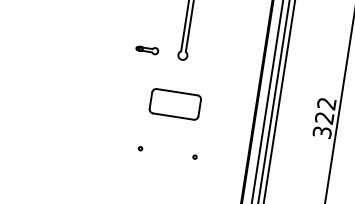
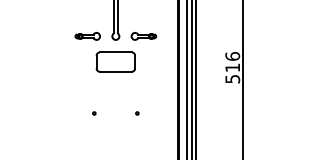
part: (147, 49) -> (87, 36), size x1.43
part: (217, 60) -> (143, 36), added
part: (174, 103) -> (115, 61), moved
text: (324, 117) -> (232, 67), 322 -> 516

